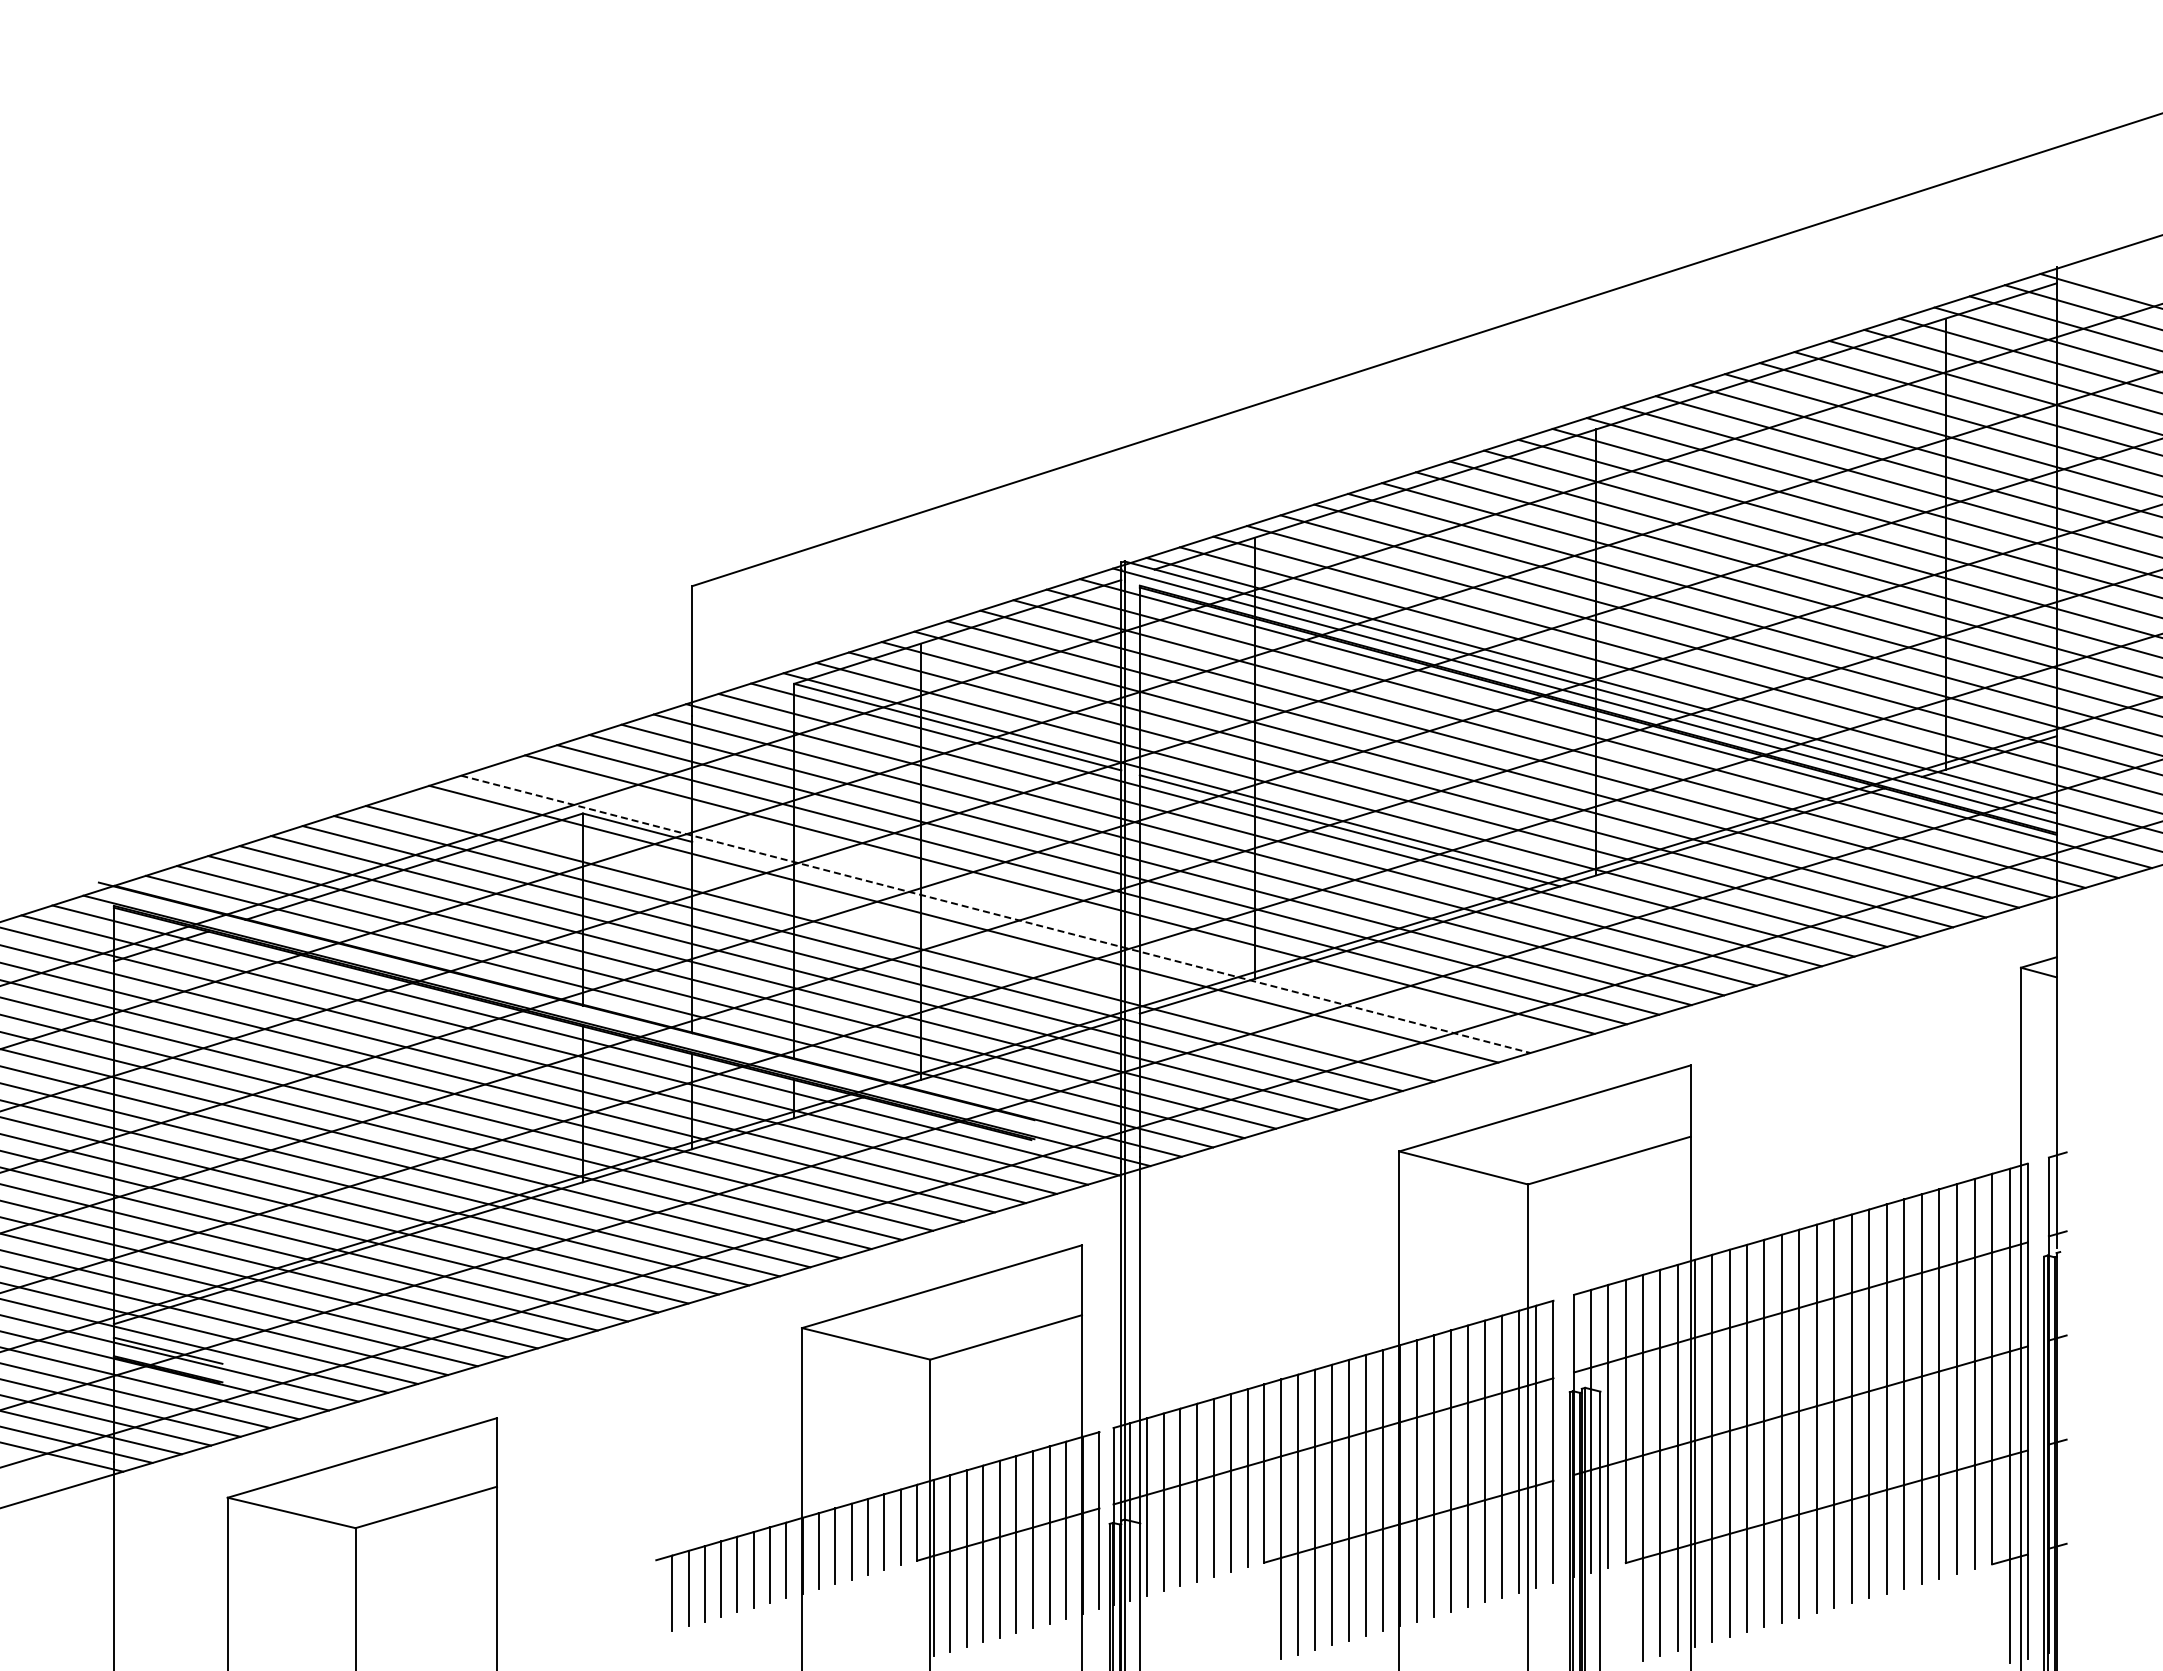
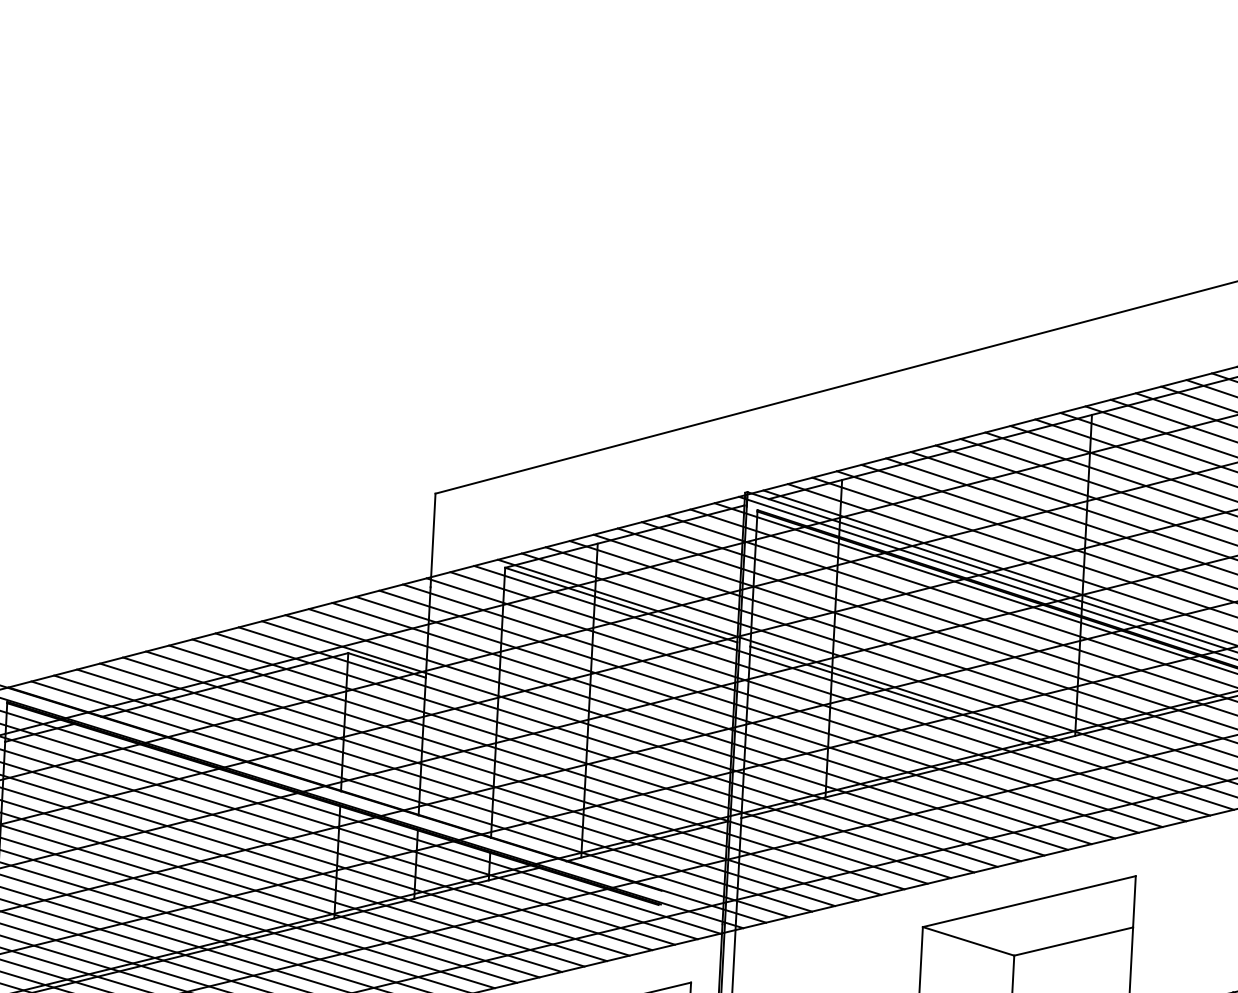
line: (1027, 904) -> (664, 735), added
line: (996, 914) -> (642, 741), dashed -> solid
line: (931, 933) -> (594, 752), added

